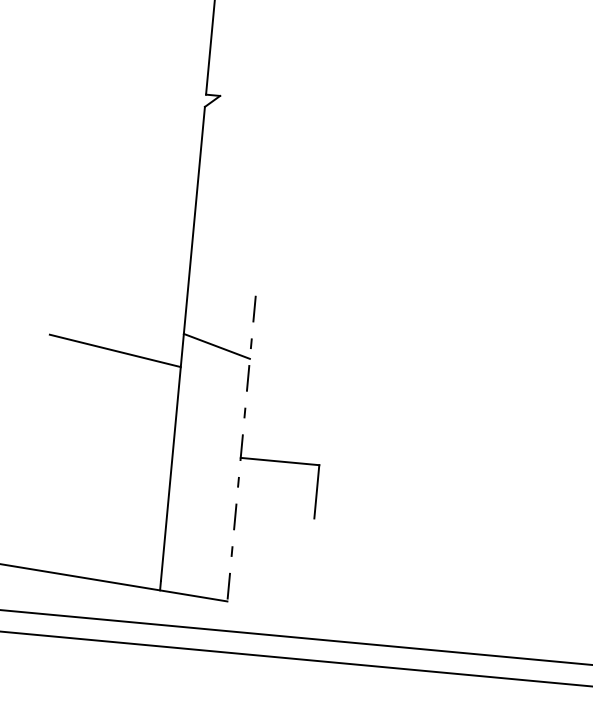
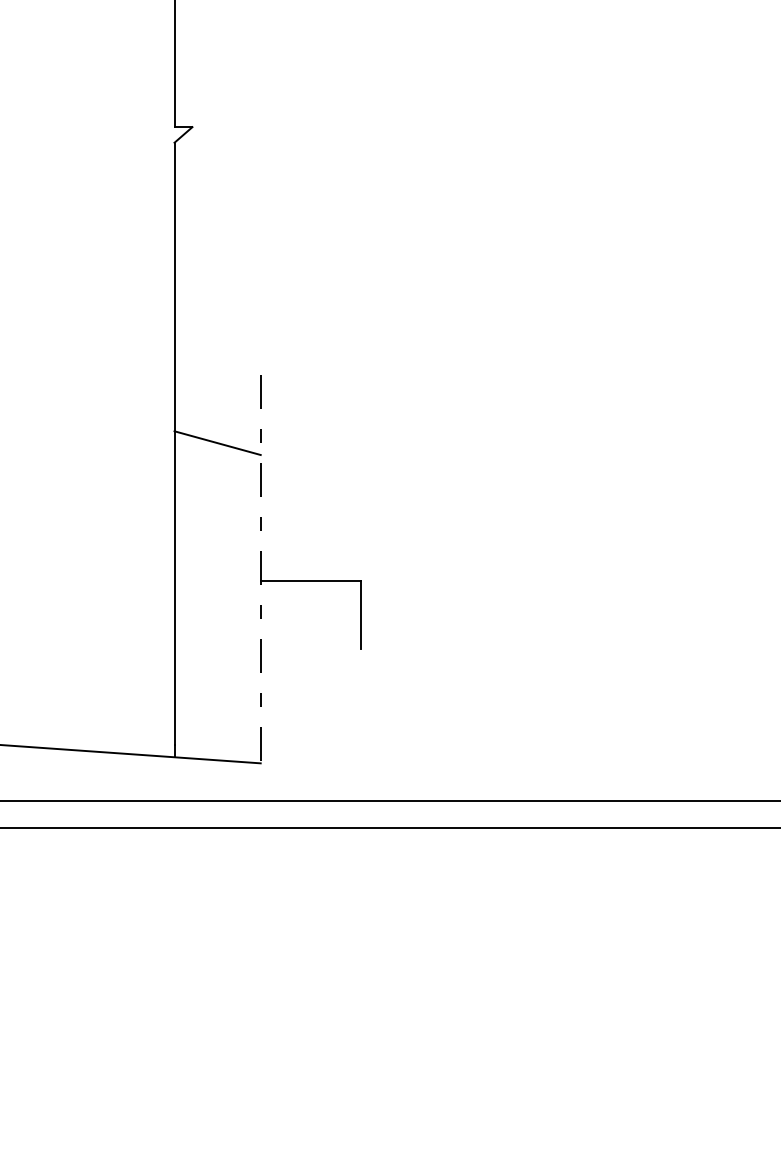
line: (114, 350) -> (89, 460), removed

